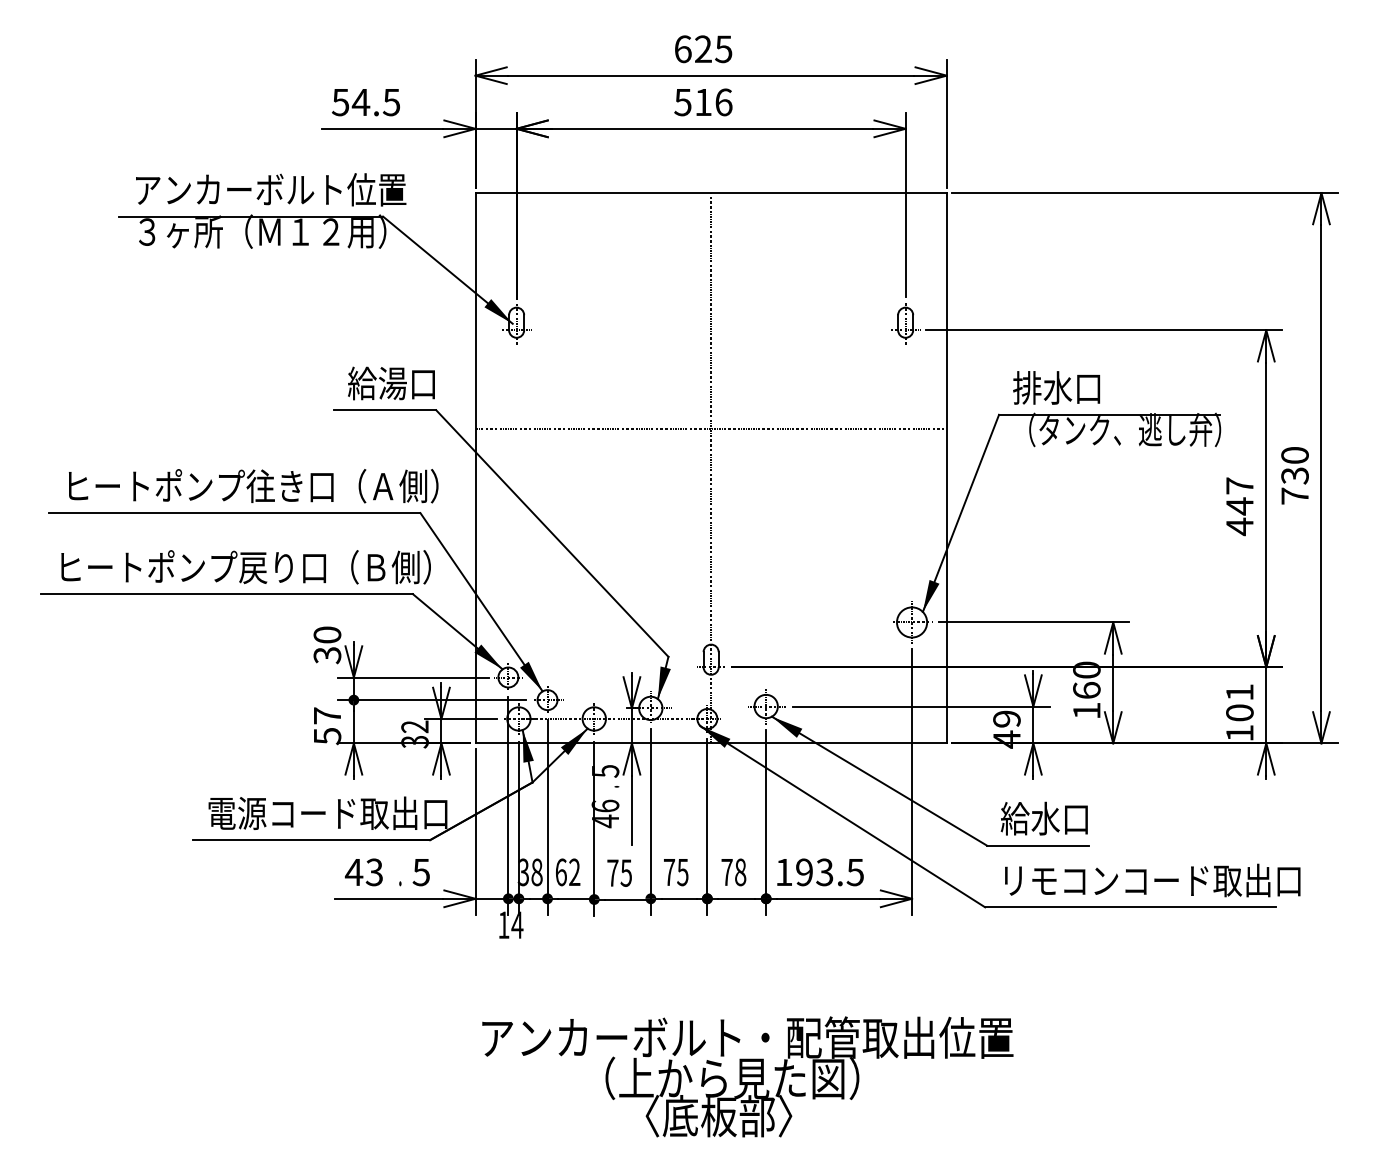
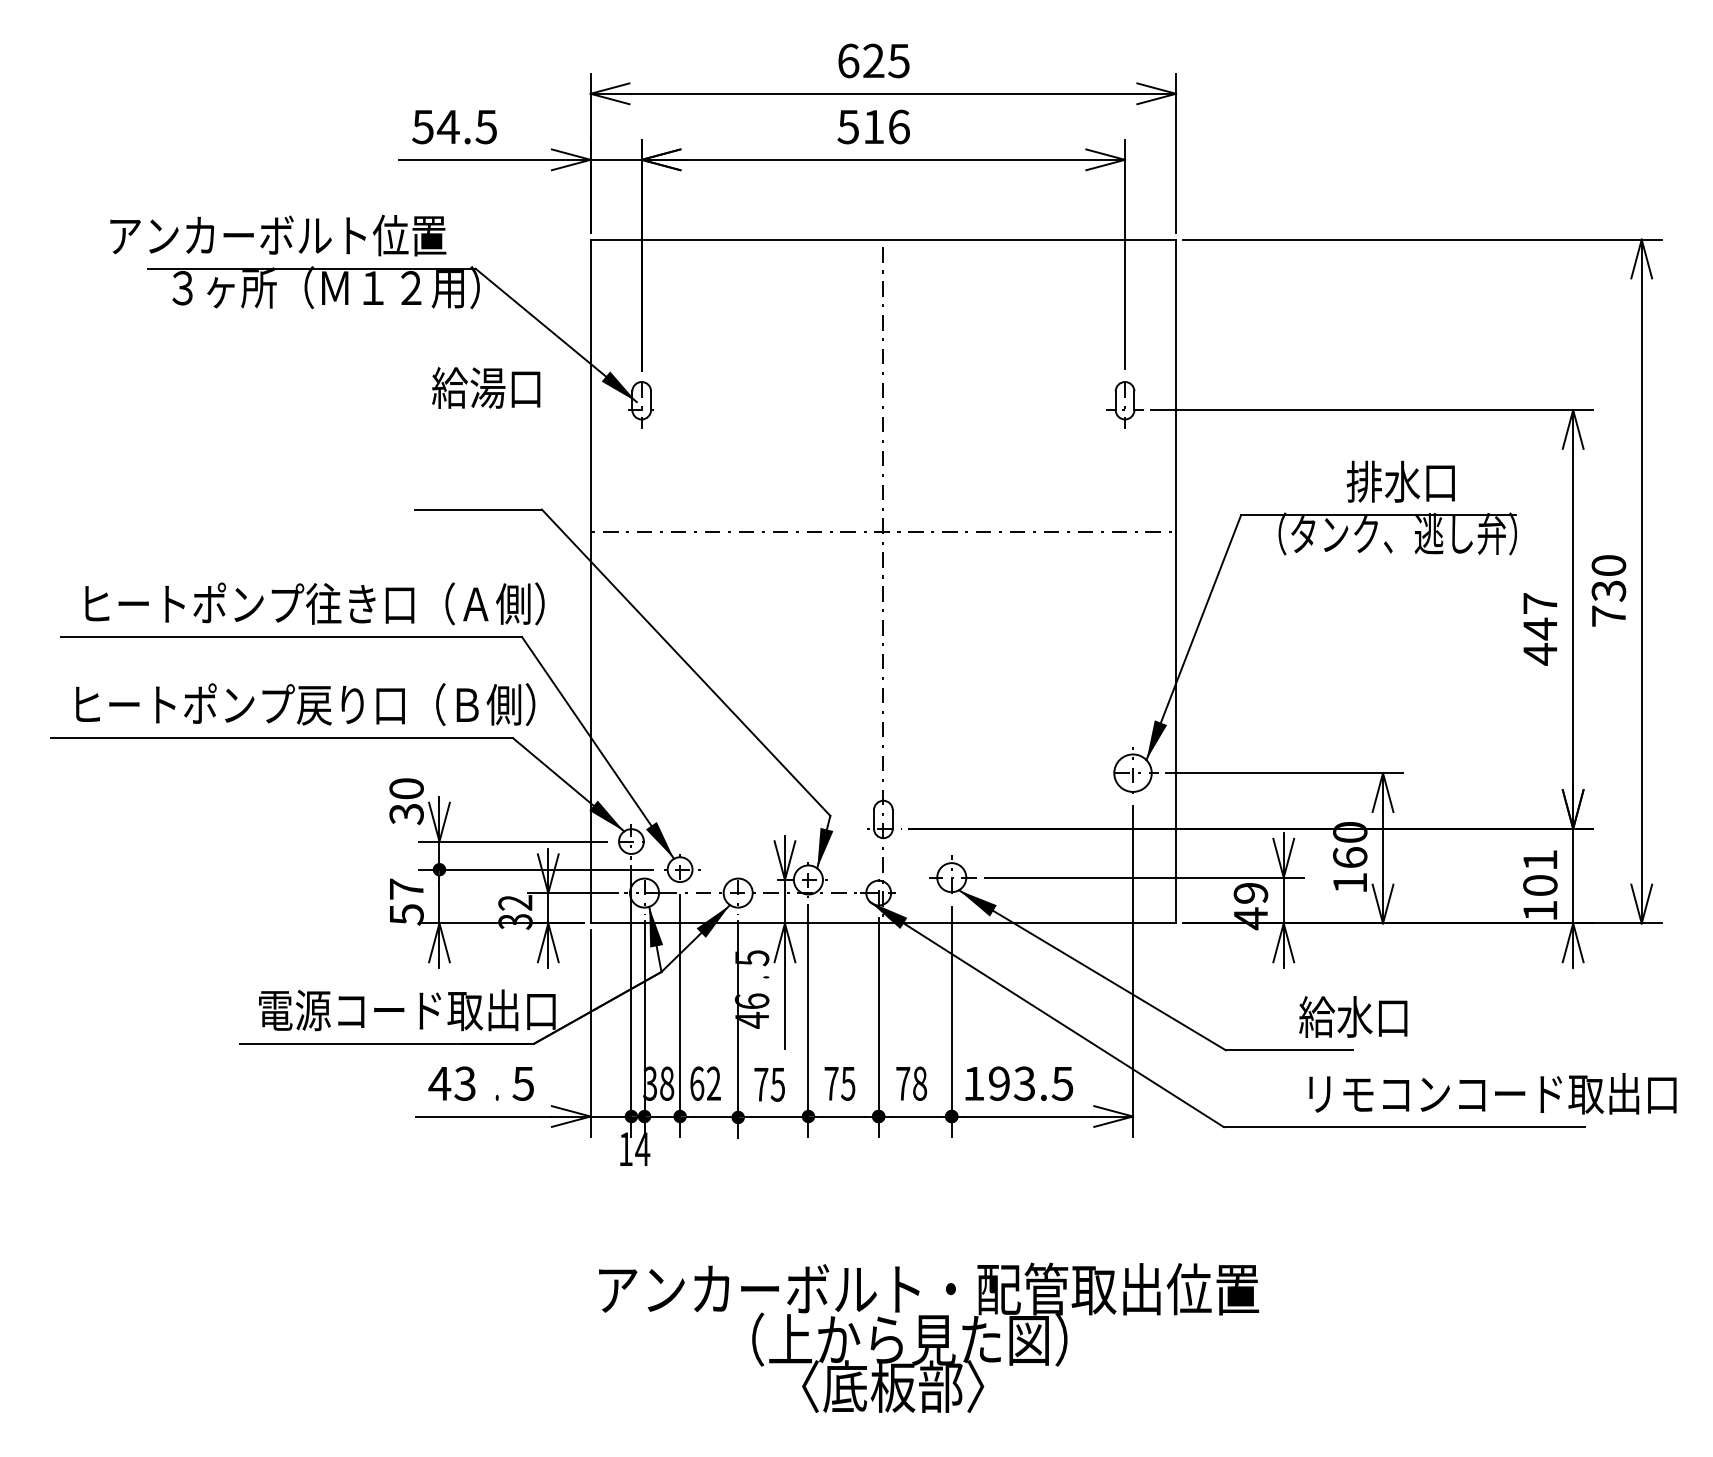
text: (271, 189) -> (278, 235), moved
text: (391, 383) -> (486, 388), moved
text: (1056, 387) -> (1400, 481), moved
text: (1043, 818) -> (1352, 1016), moved
text: (1152, 880) -> (1492, 1093), moved

